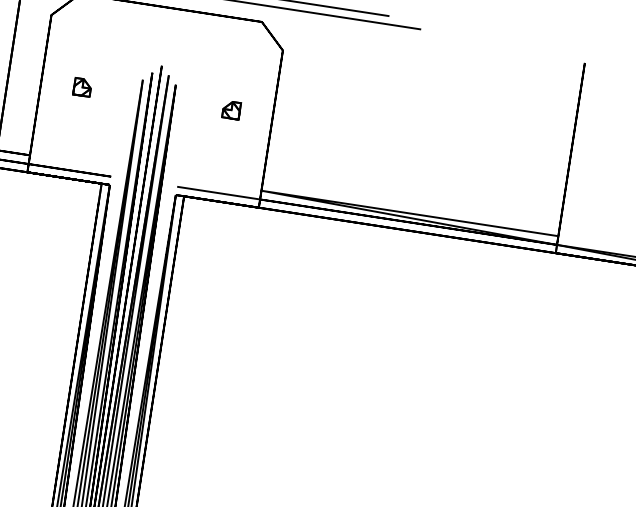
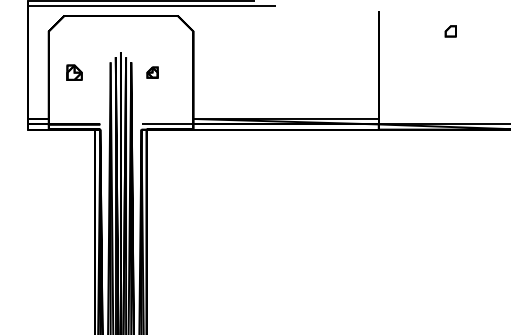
part: (82, 87) -> (74, 72), size x1.4
part: (231, 109) -> (152, 72), moved

